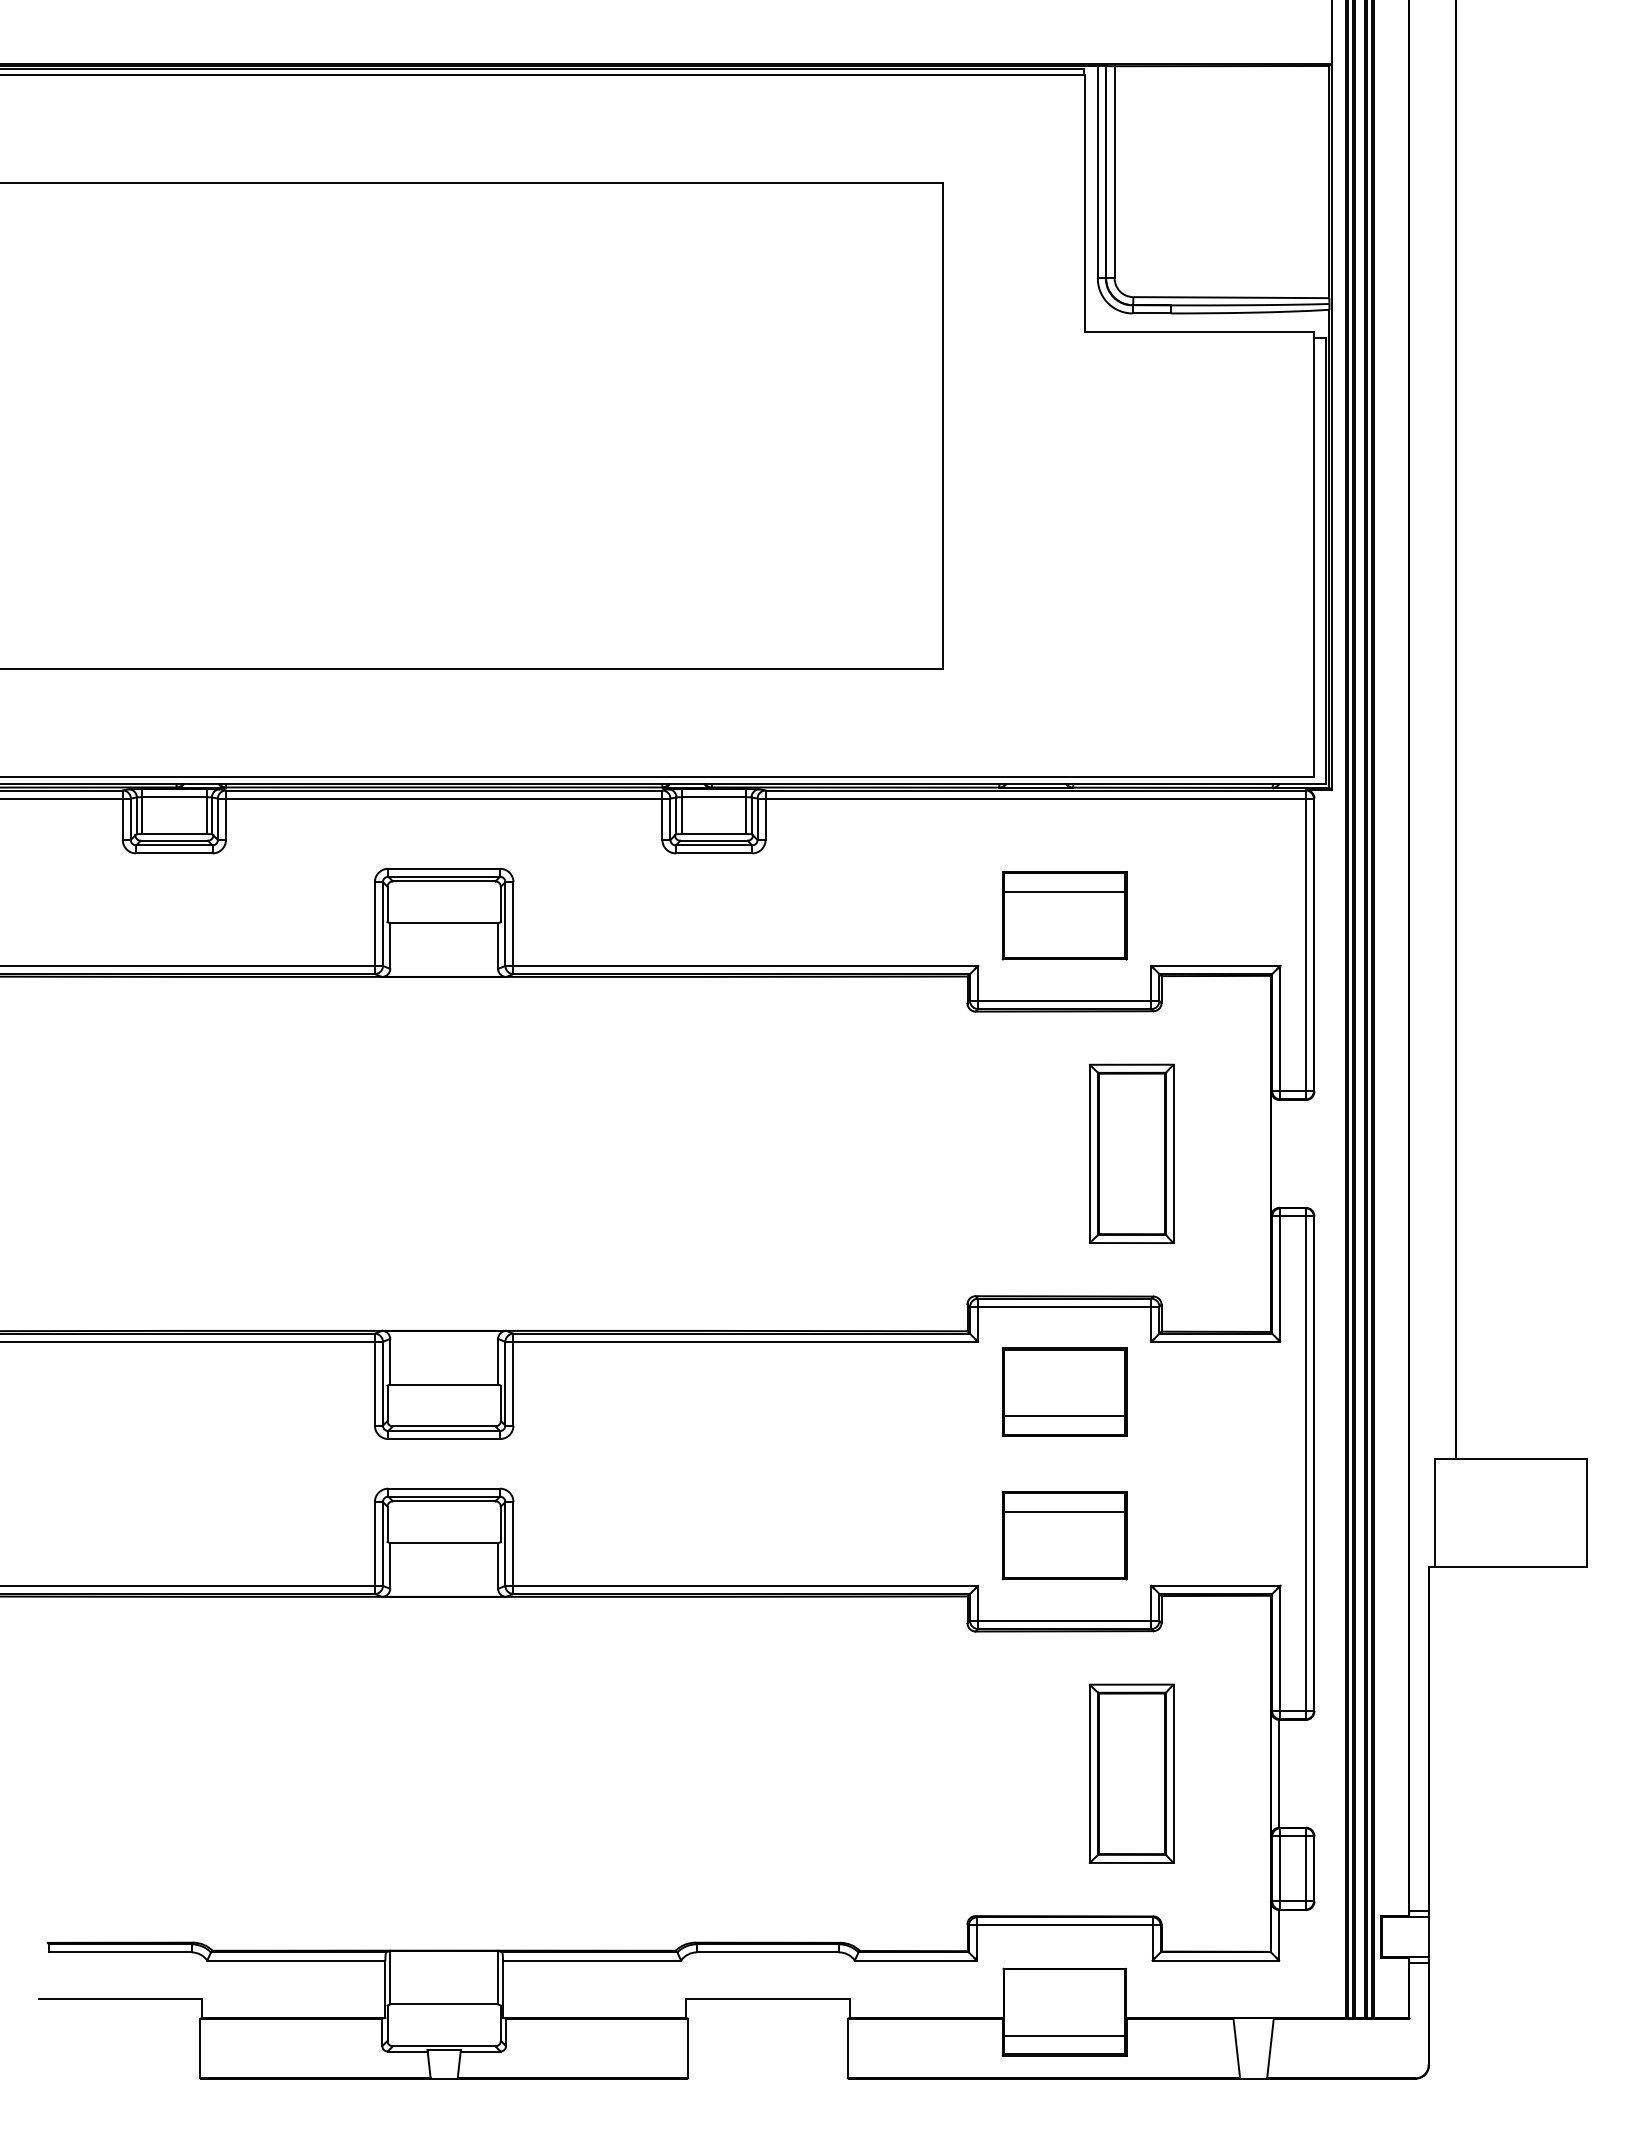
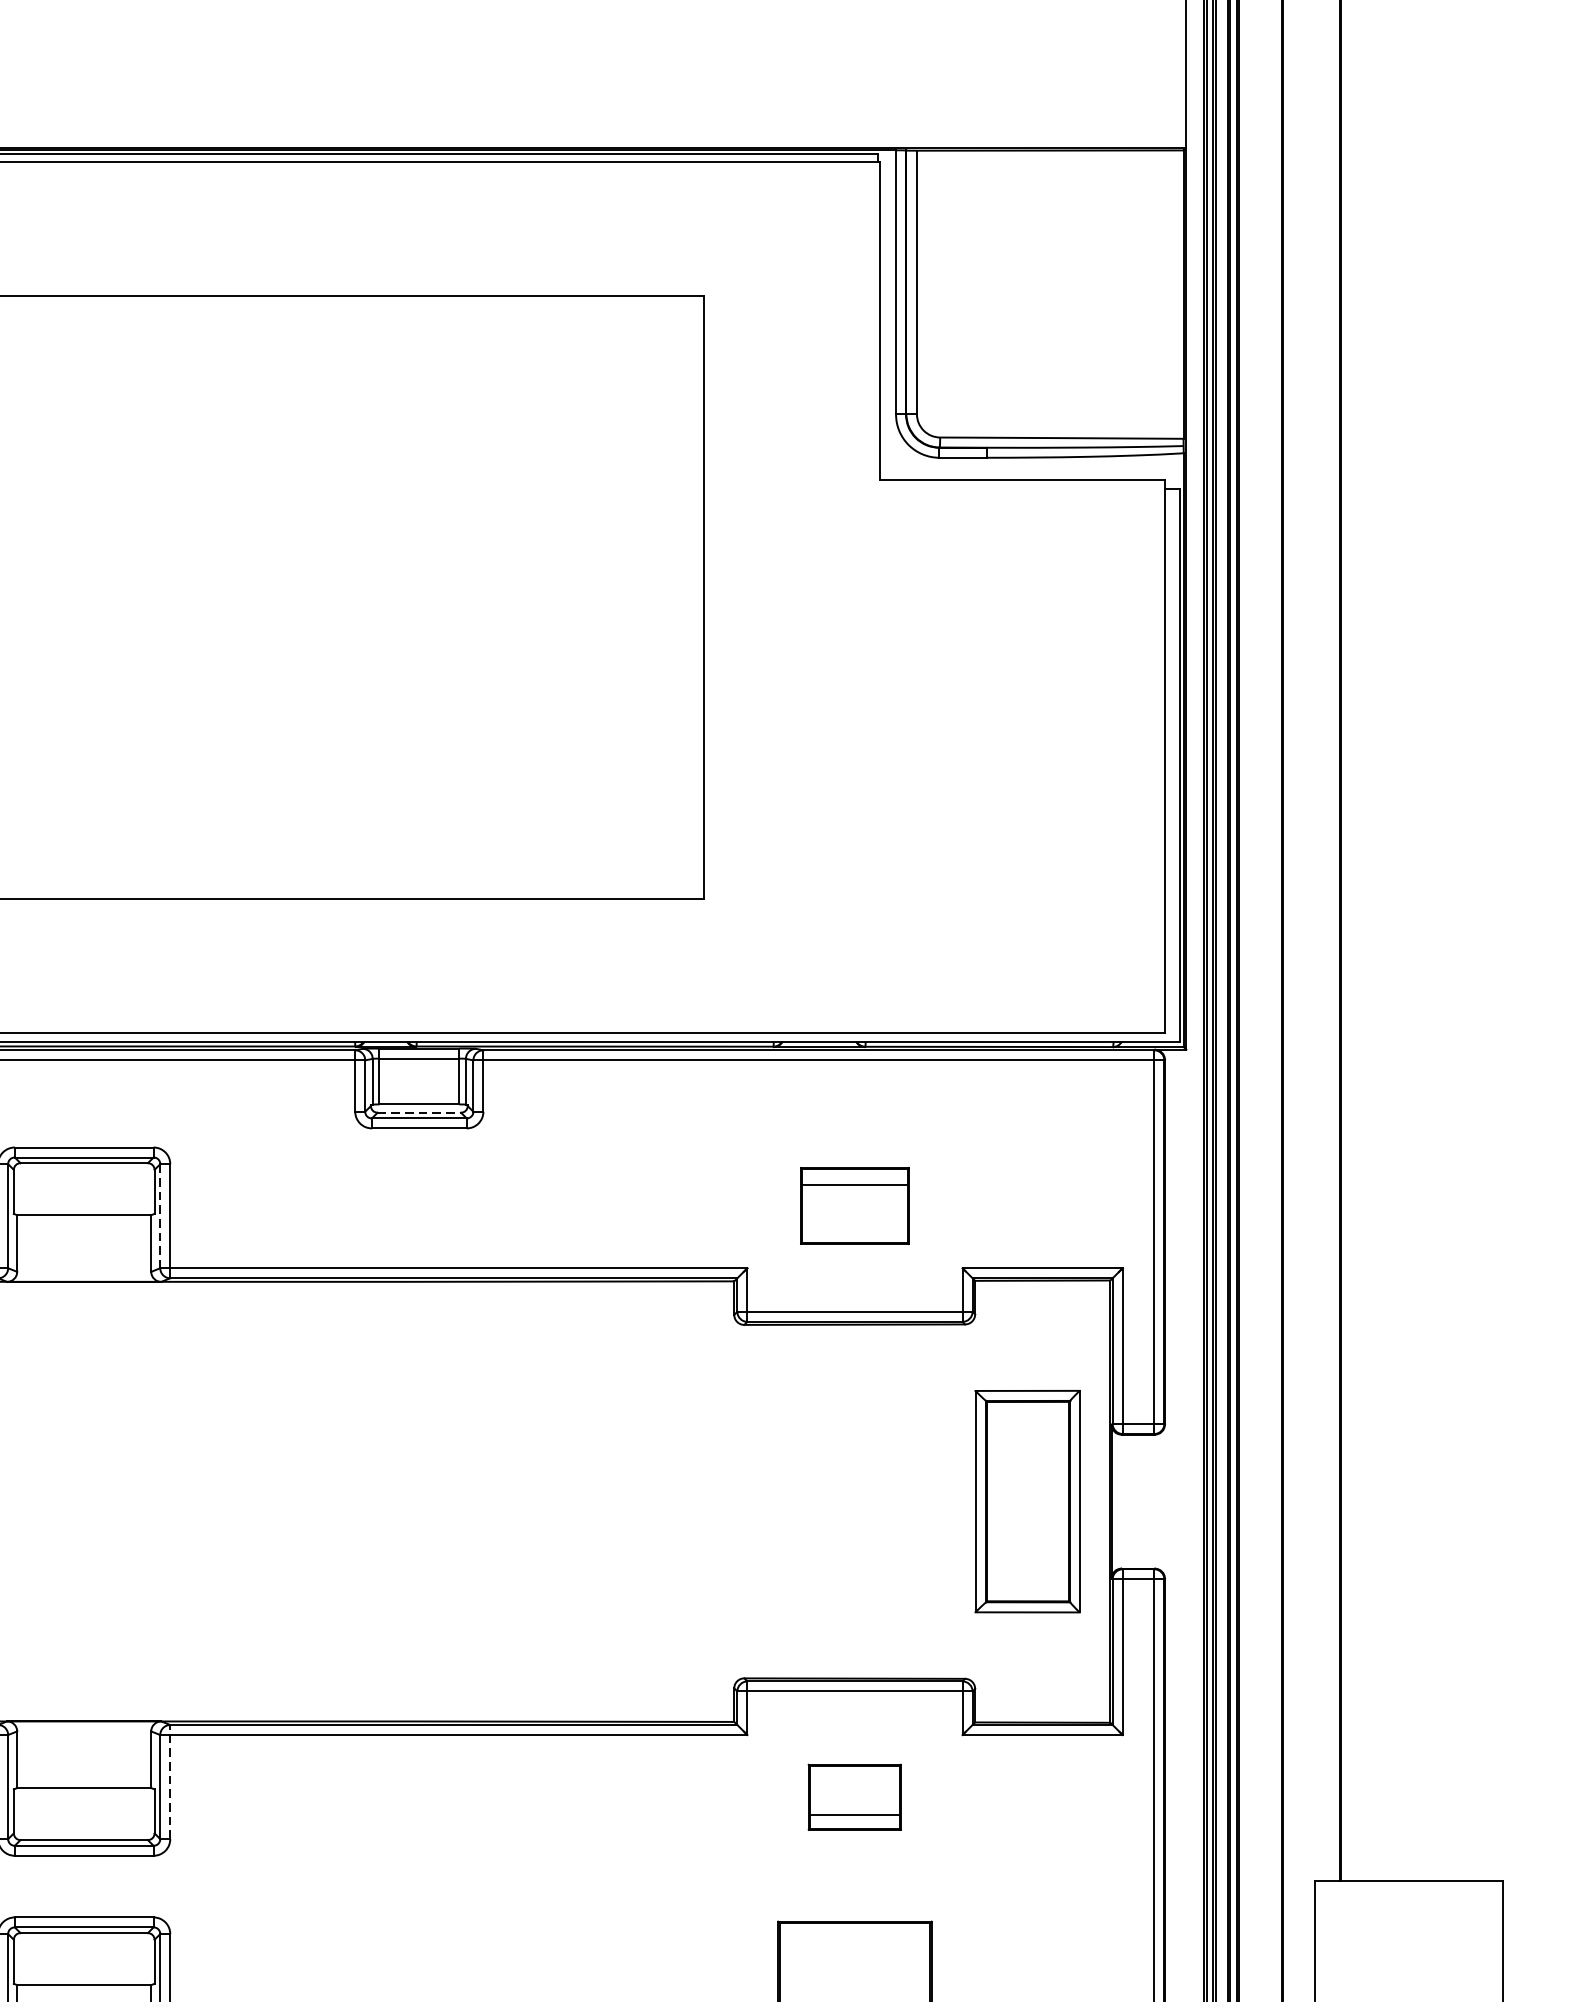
line: (714, 840) -> (419, 1112), solid -> dashed
part: (1064, 915) -> (854, 1205), size x0.7
line: (505, 924) -> (160, 1216), solid -> dashed
part: (1131, 1153) -> (1027, 1501), moved
line: (513, 1379) -> (170, 1781), solid -> dashed
part: (1064, 1391) -> (854, 1796), size x0.6
line: (1064, 1512) -> (854, 1947), removed

